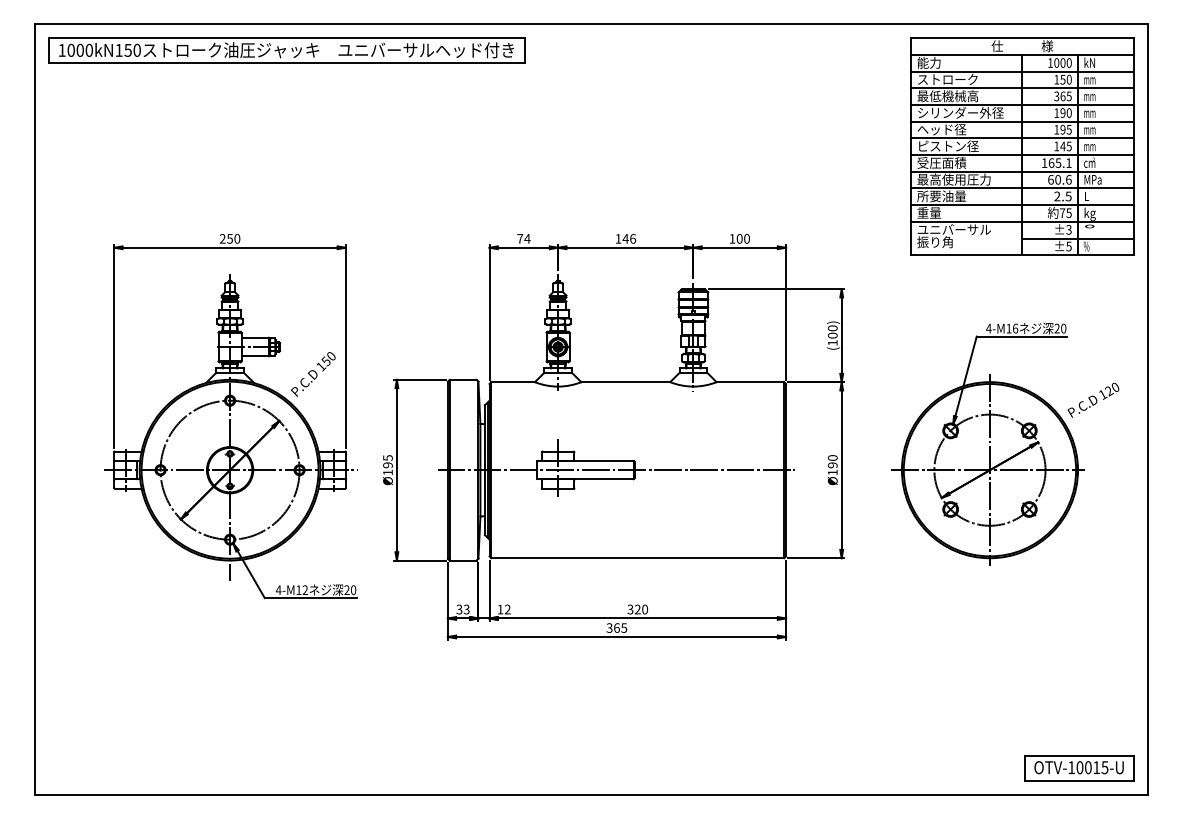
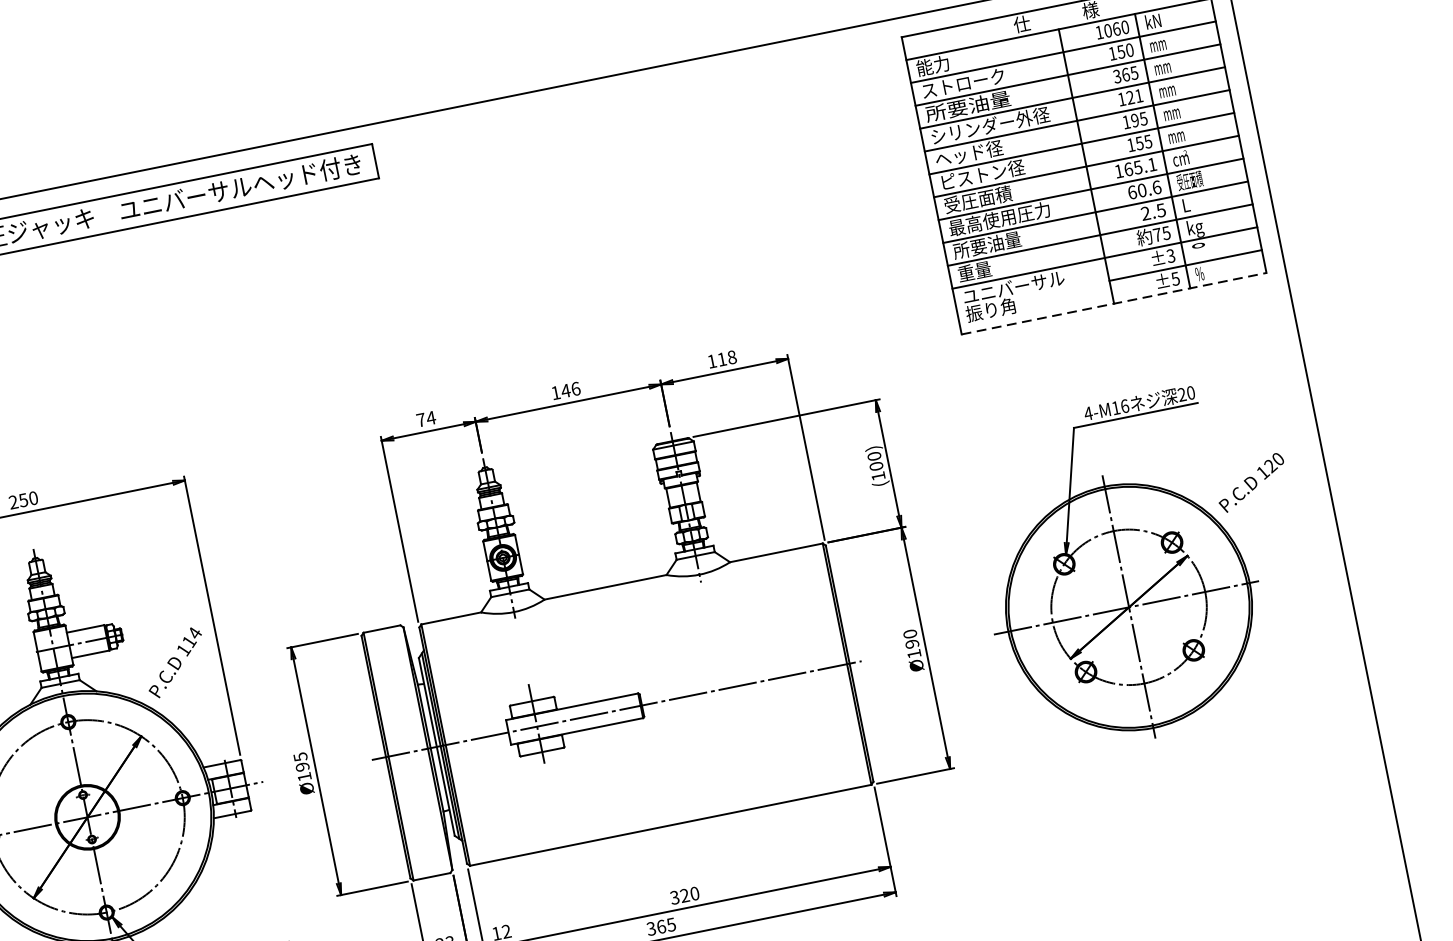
text: (1062, 62) -> (1115, 28), 1000 -> 1060
text: (947, 96) -> (967, 106), 最低機械高 -> 所要油量
text: (1065, 112) -> (1133, 96), 190 -> 121
text: (1062, 146) -> (1139, 143), 145 -> 155
text: (1093, 179) -> (1190, 180), MPa -> 受圧面積
text: (742, 238) -> (725, 358), 100 -> 118
line: (1022, 255) -> (1114, 304), solid -> dashed
text: (328, 358) -> (191, 637), 150 -> 114

